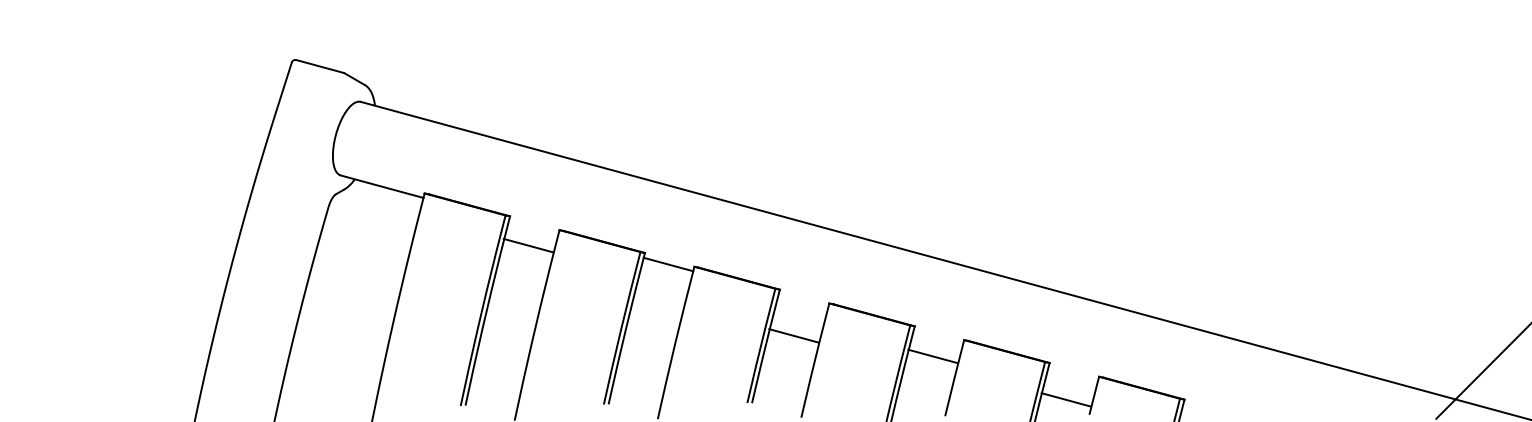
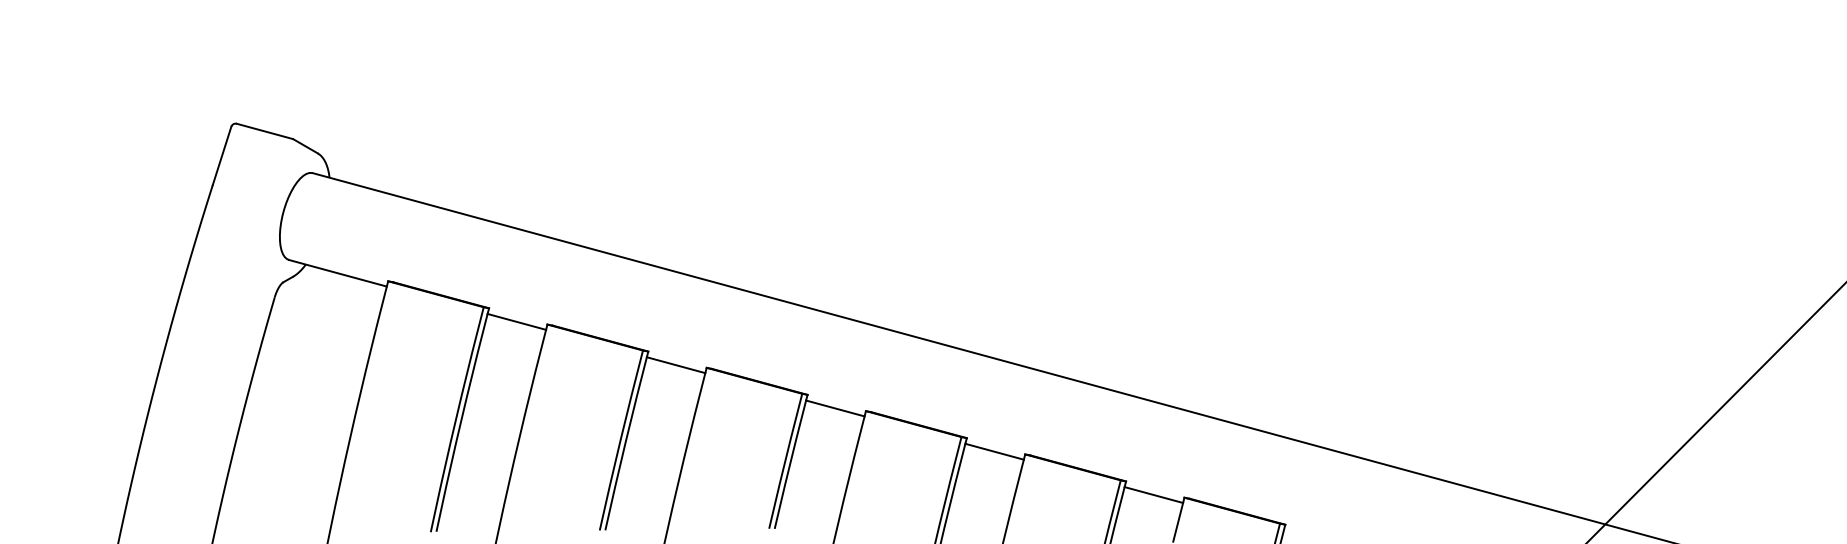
line: (528, 245) -> (516, 321), moved
line: (794, 335) -> (835, 408), moved
line: (933, 356) -> (994, 451), moved
line: (1066, 399) -> (1153, 494), moved

